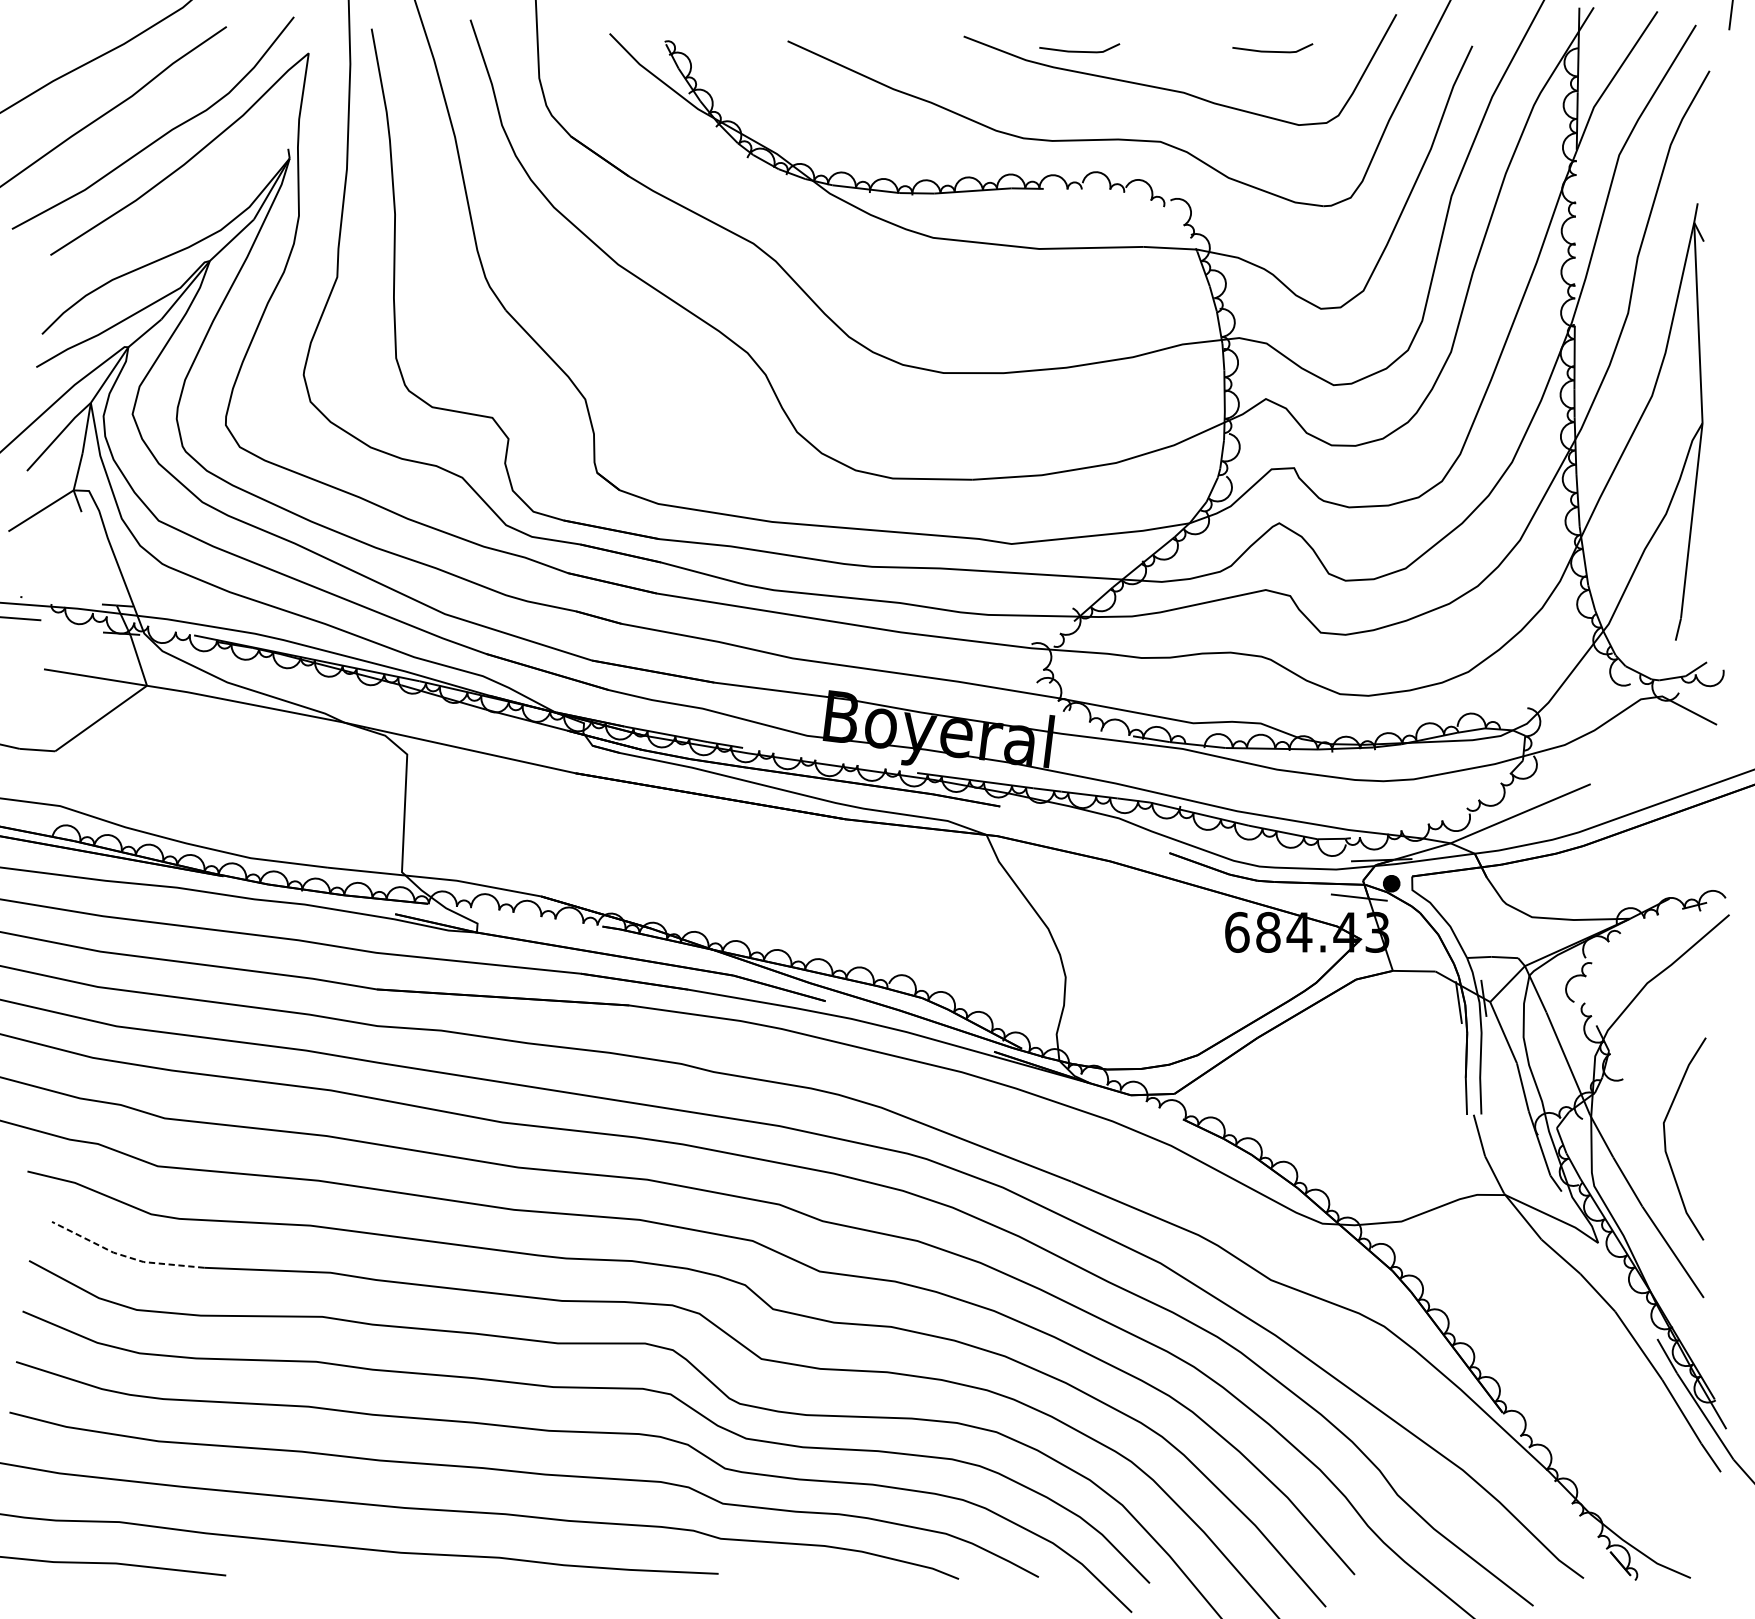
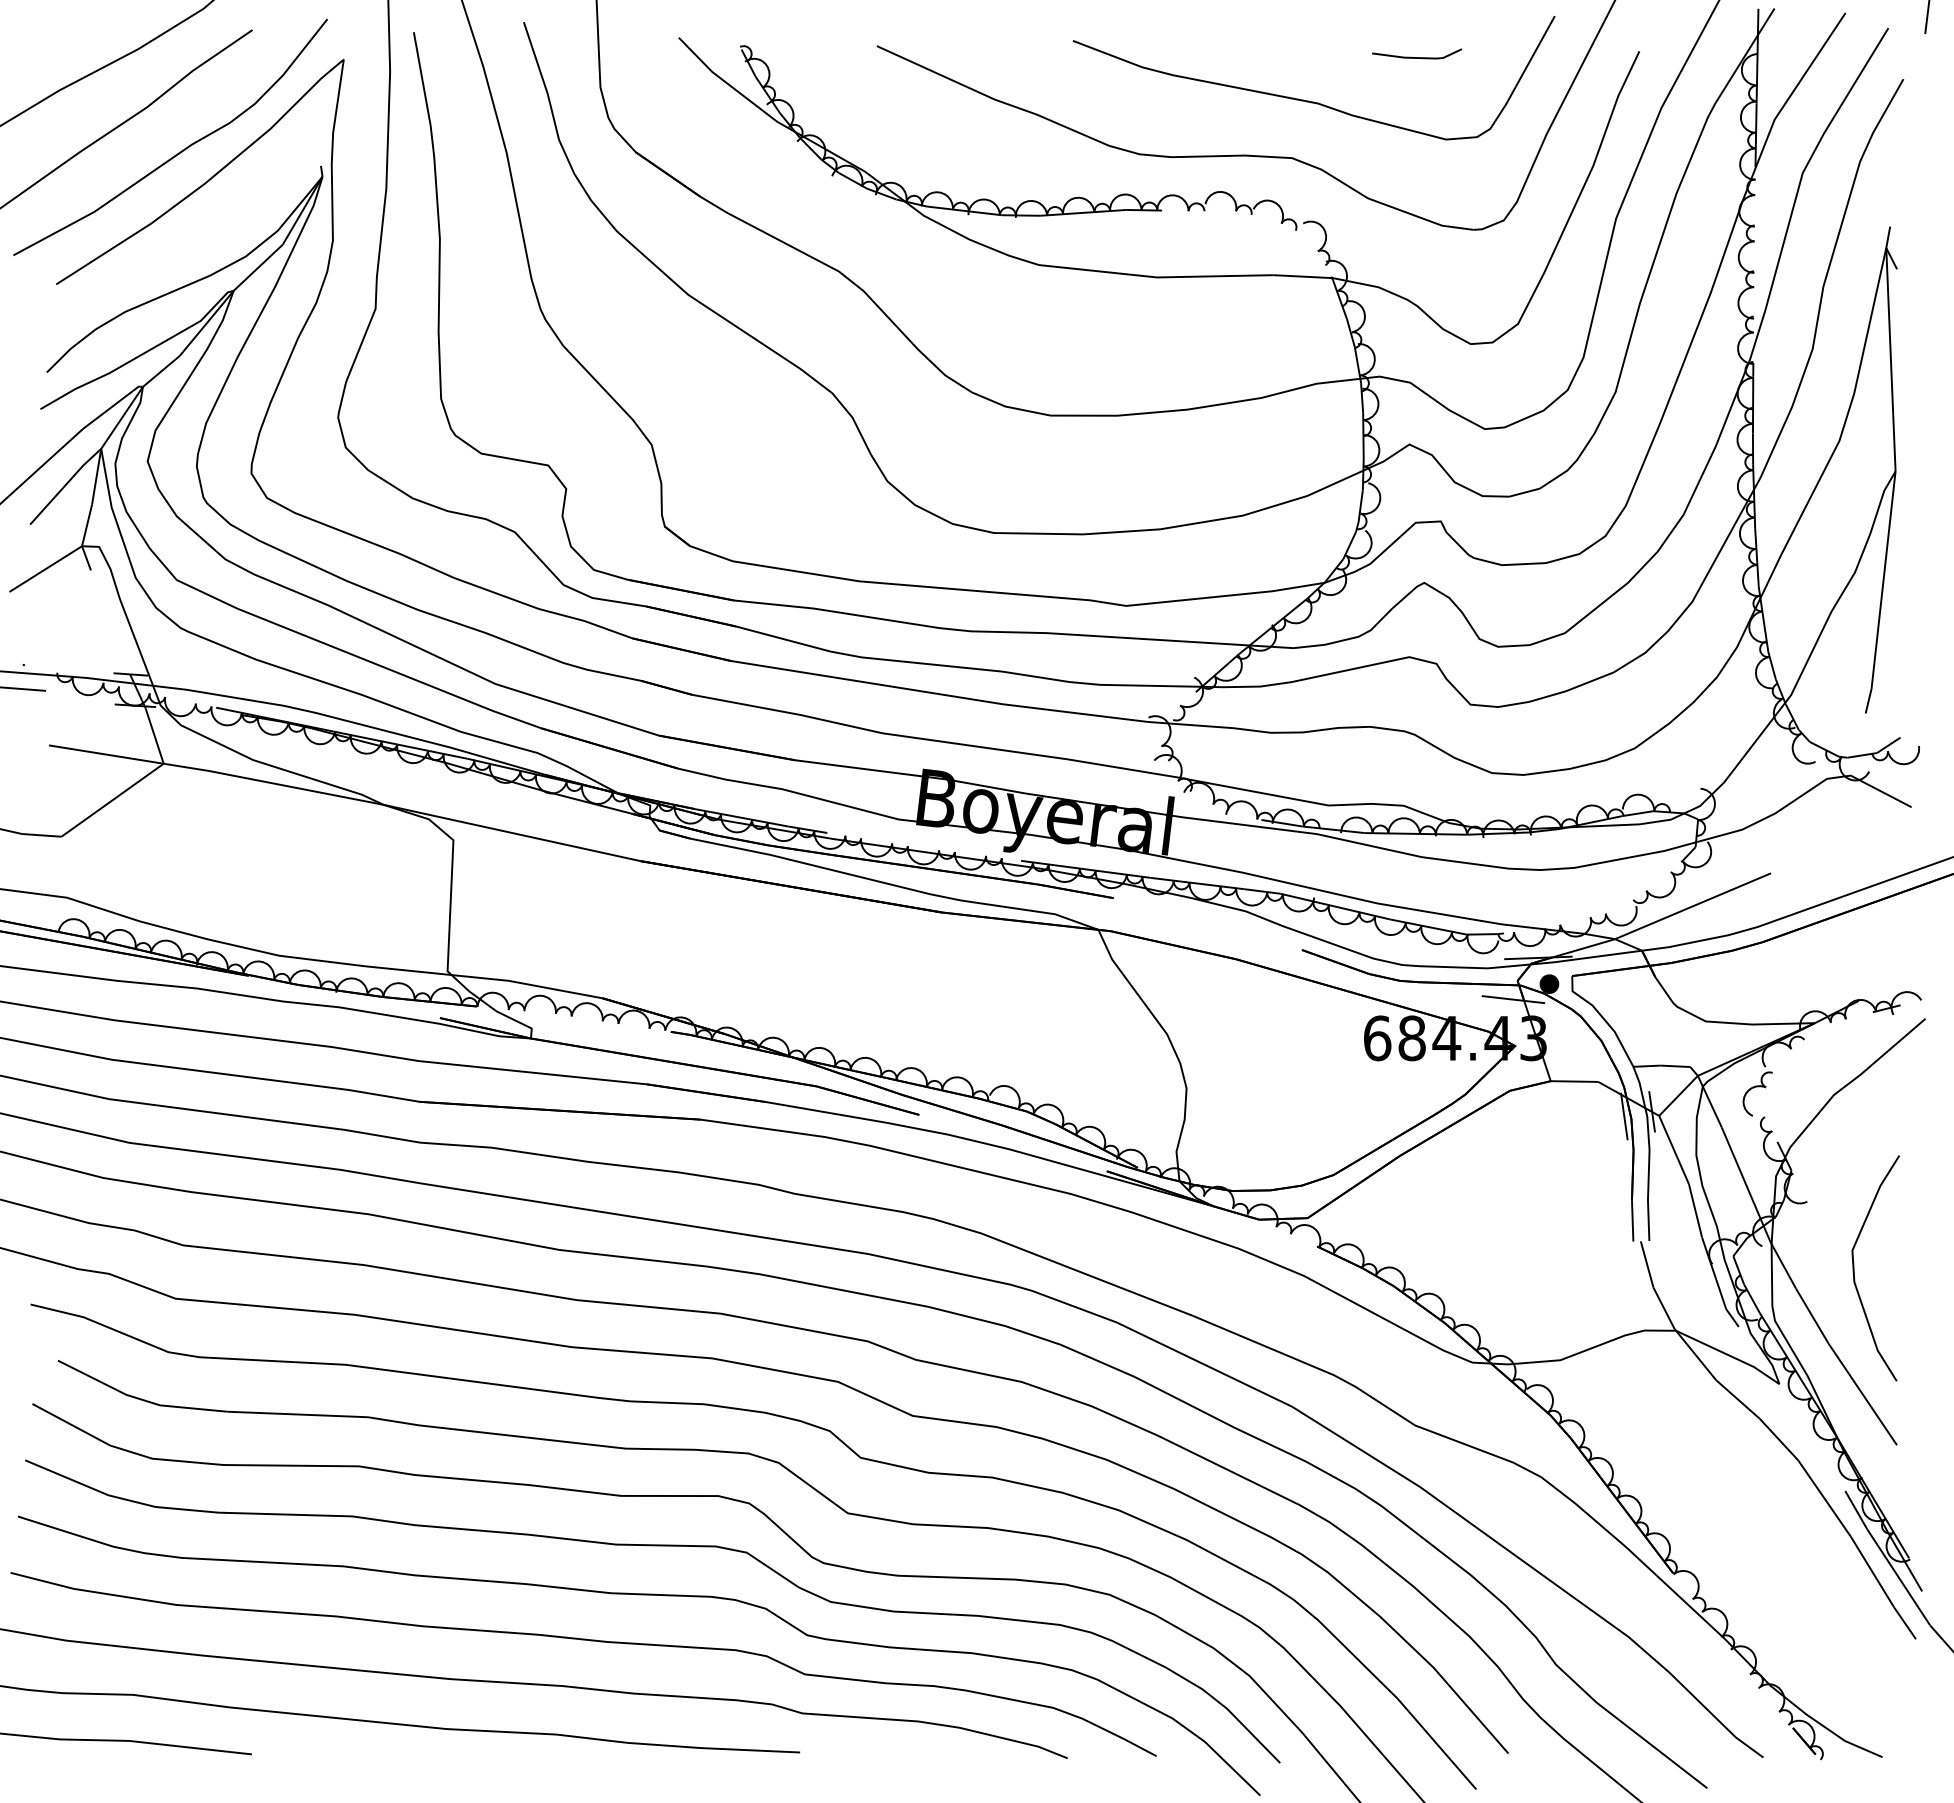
line: (1080, 51) -> (1202, 57), removed
line: (124, 1255) -> (138, 1398), dashed -> solid

